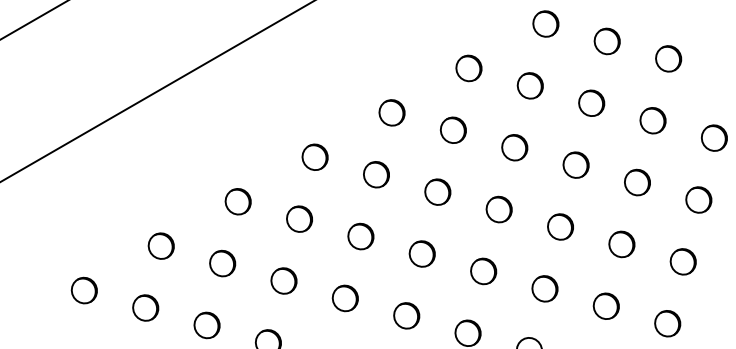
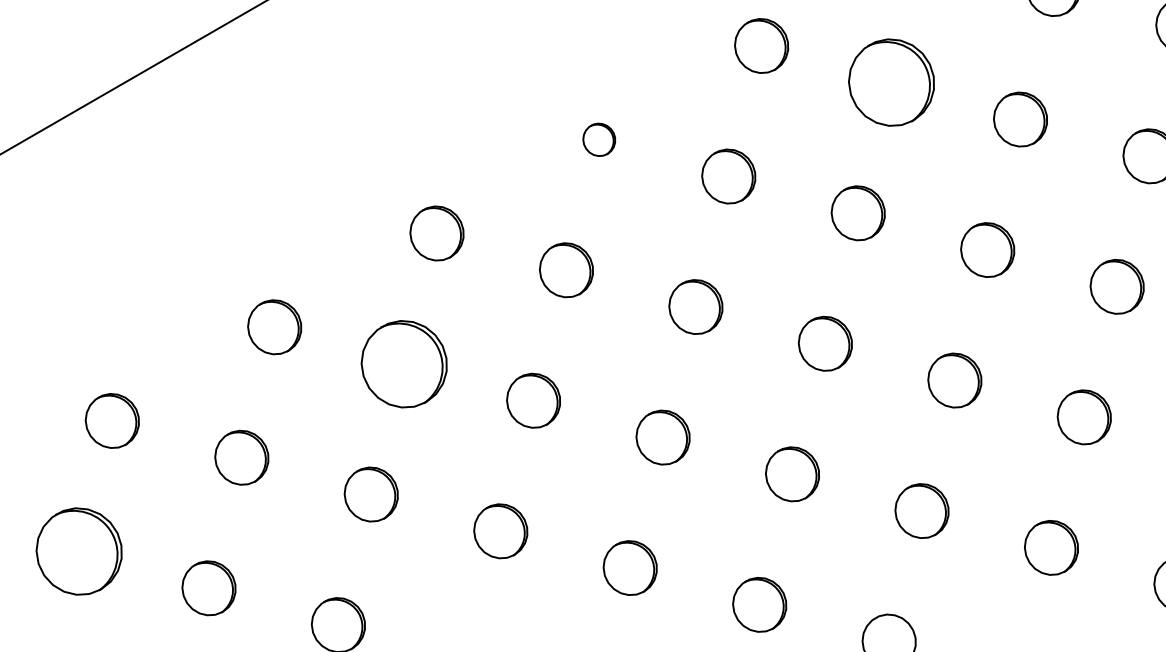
part: (529, 85) -> (889, 81), size x1.6
part: (391, 112) -> (598, 138), size x0.6
part: (299, 218) -> (404, 362), size x1.6
part: (145, 307) -> (79, 550), size x1.6

